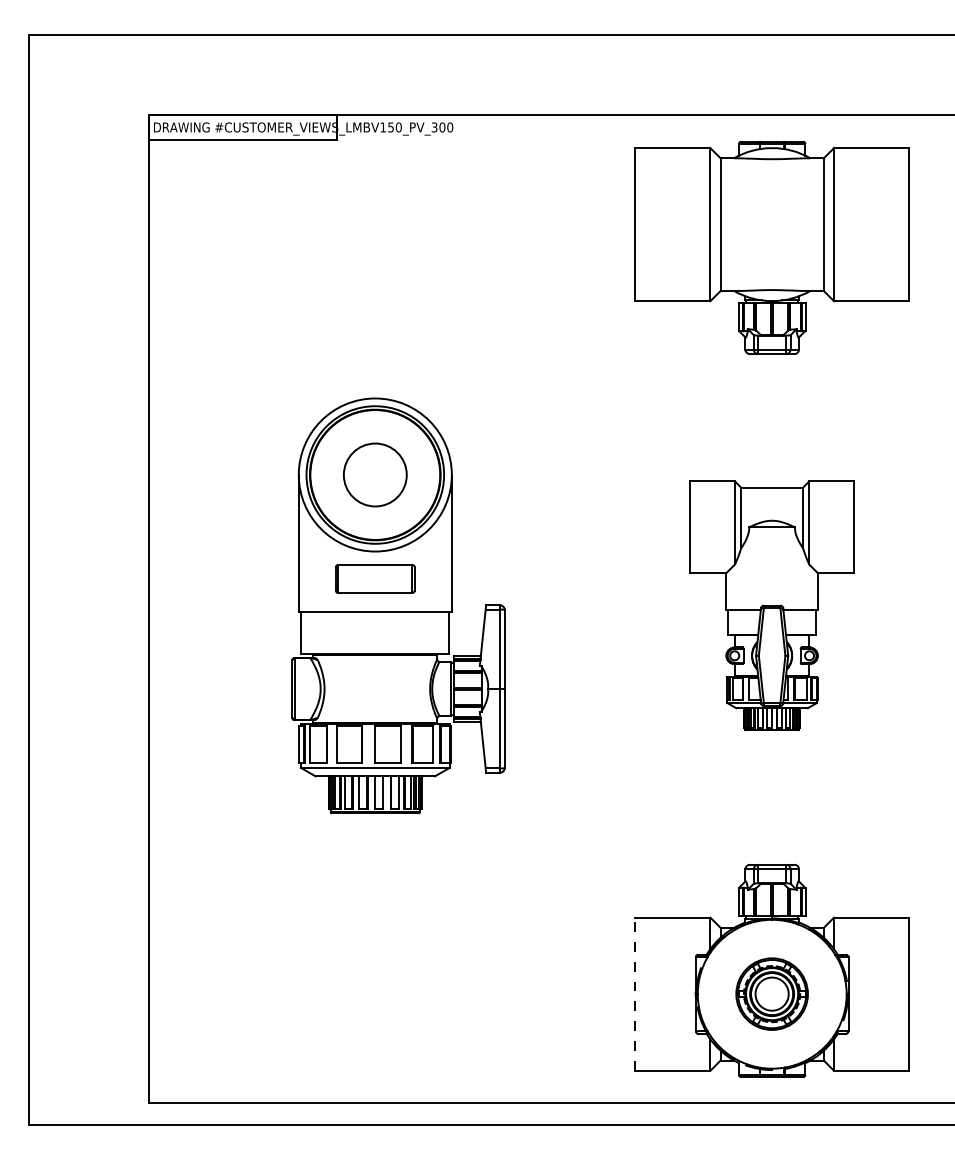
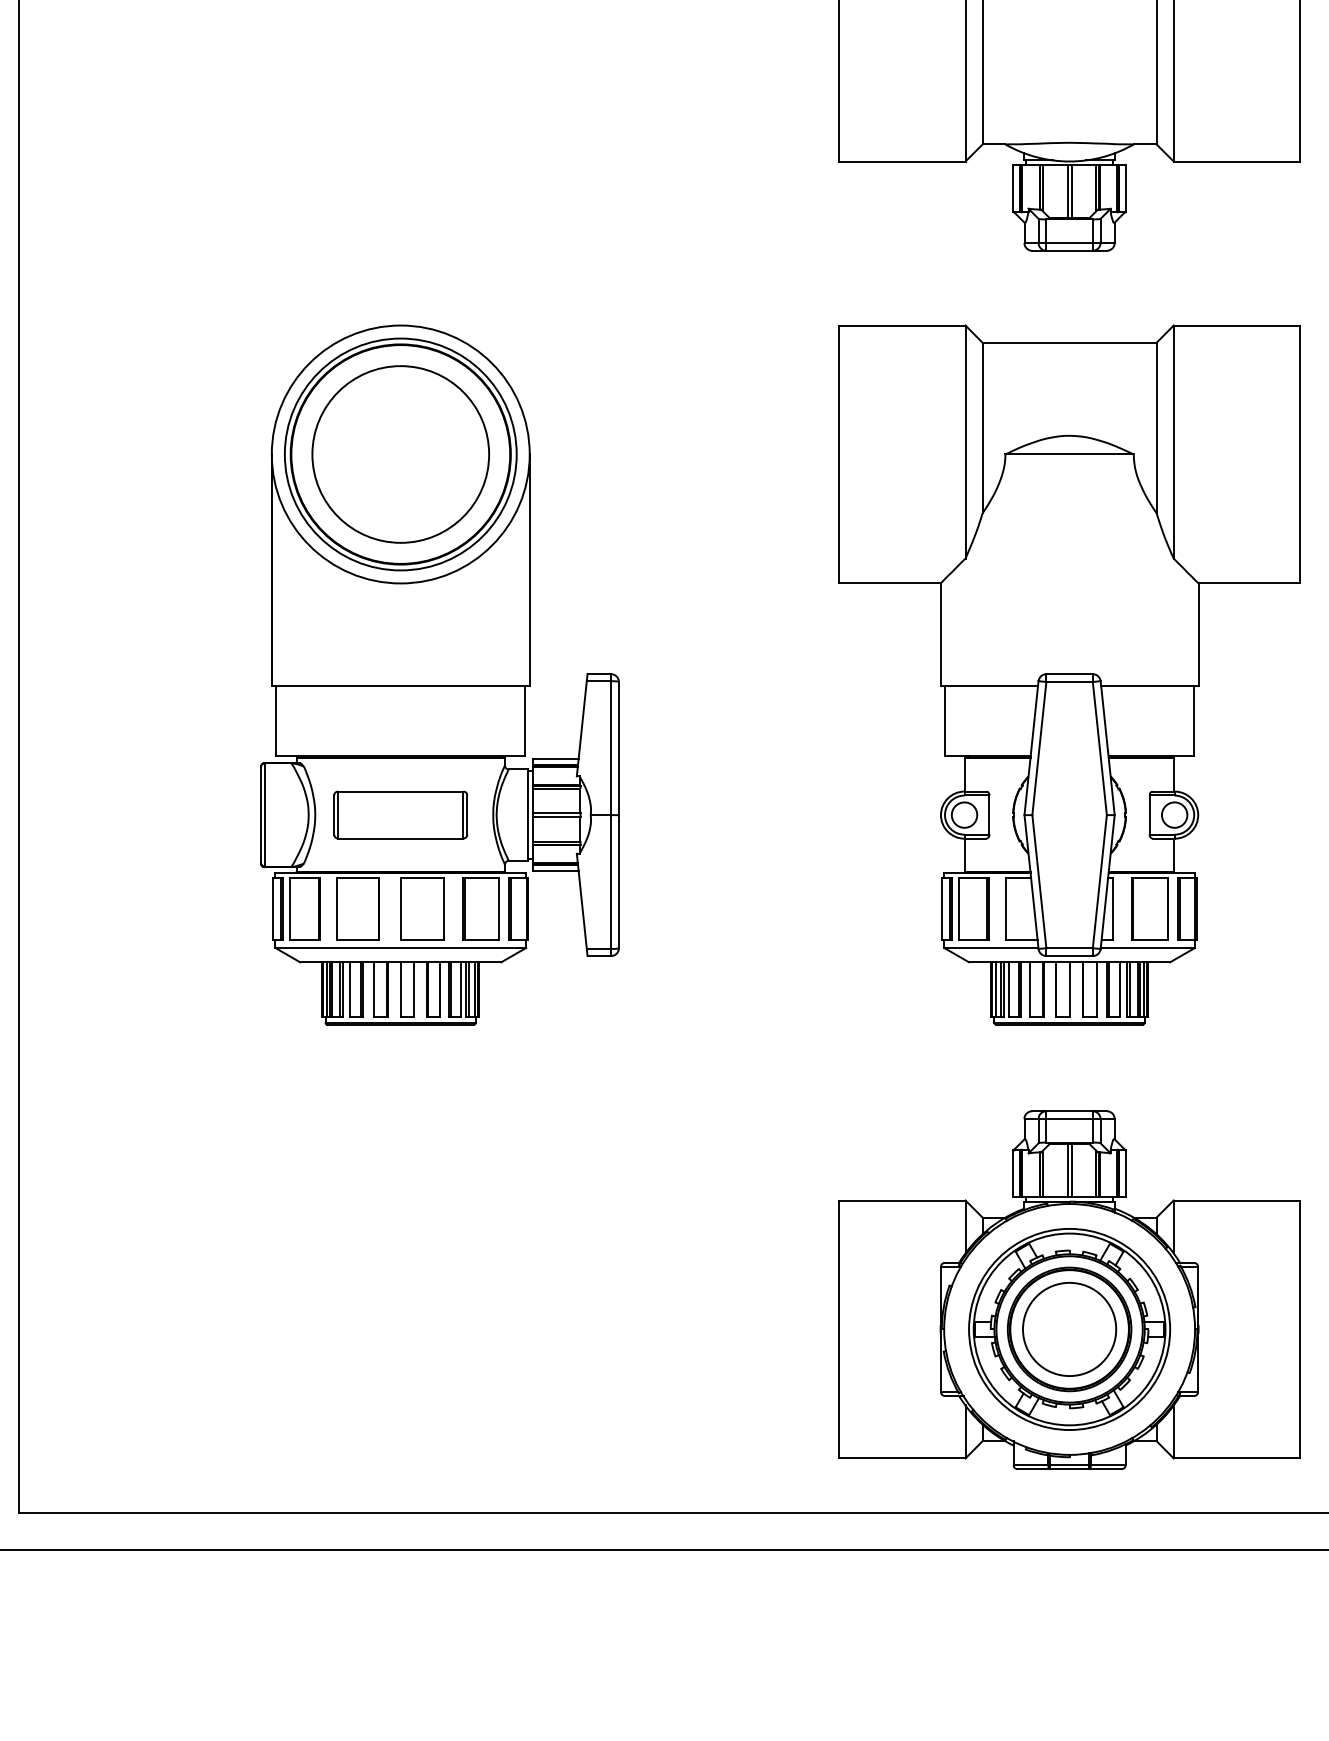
circle: (374, 474) -> (399, 453), size x1.67
part: (375, 578) -> (401, 814), moved
part: (771, 605) -> (1068, 674), size x1.67
part: (771, 993) -> (1068, 1328), size x1.67
line: (635, 994) -> (839, 1329), dashed -> solid

